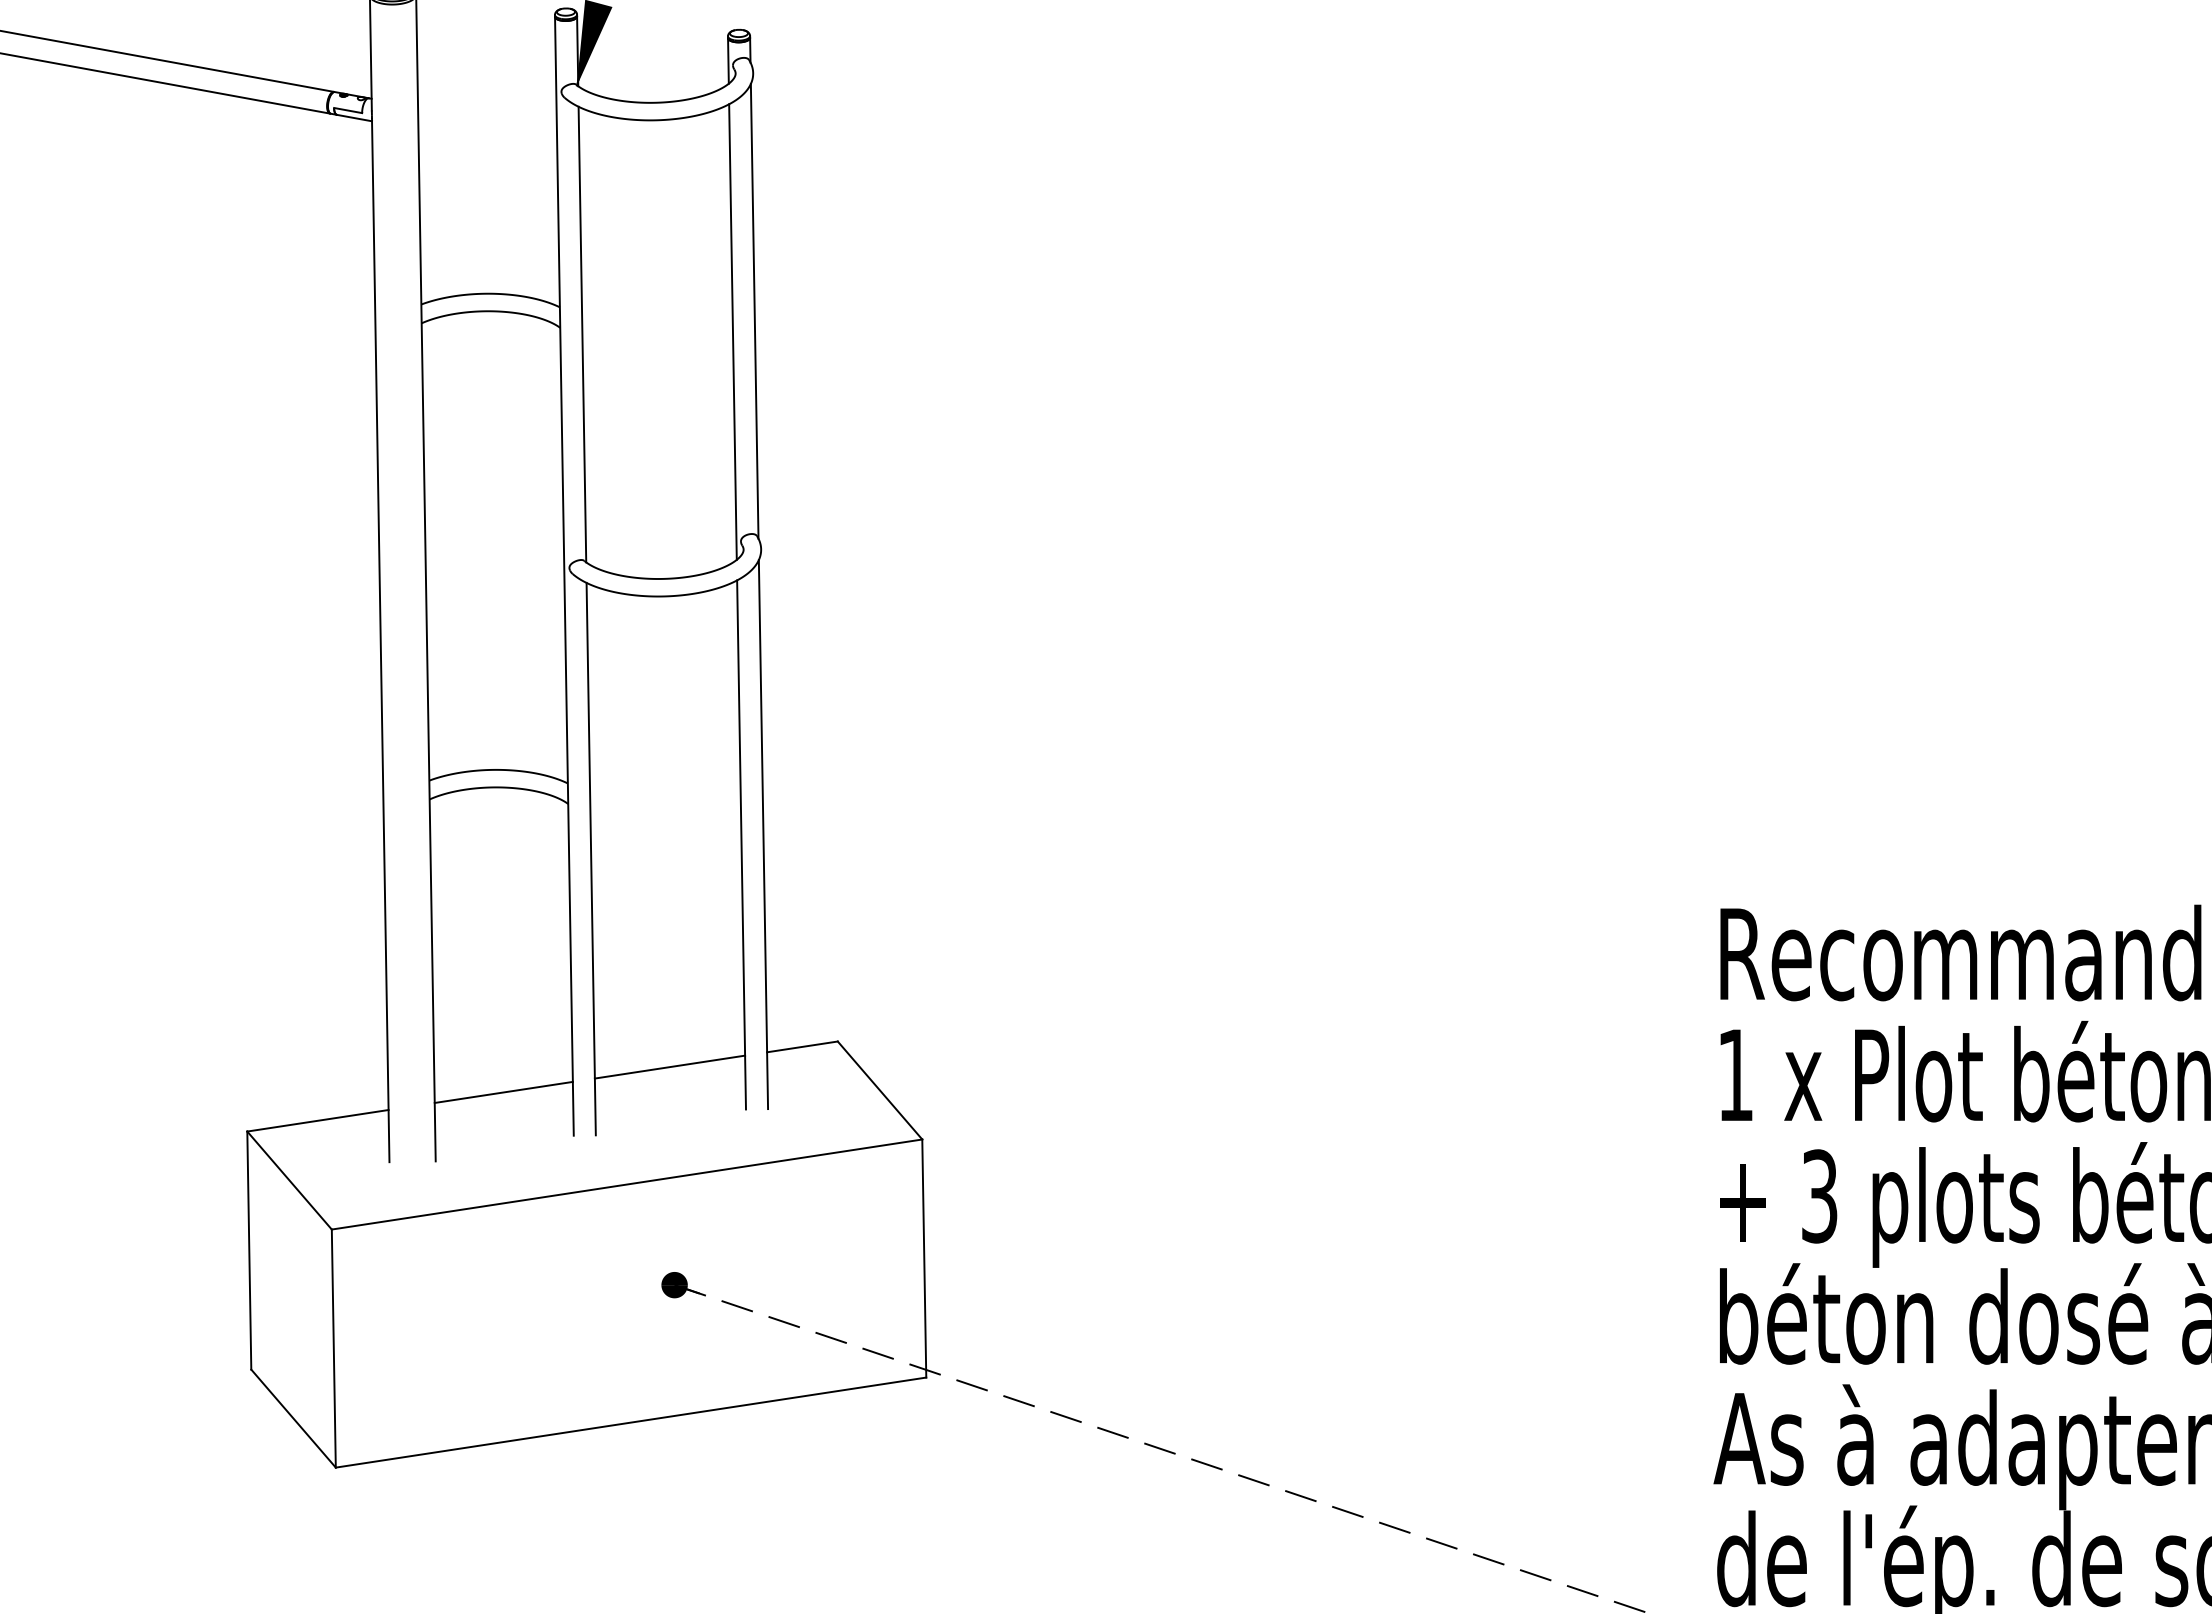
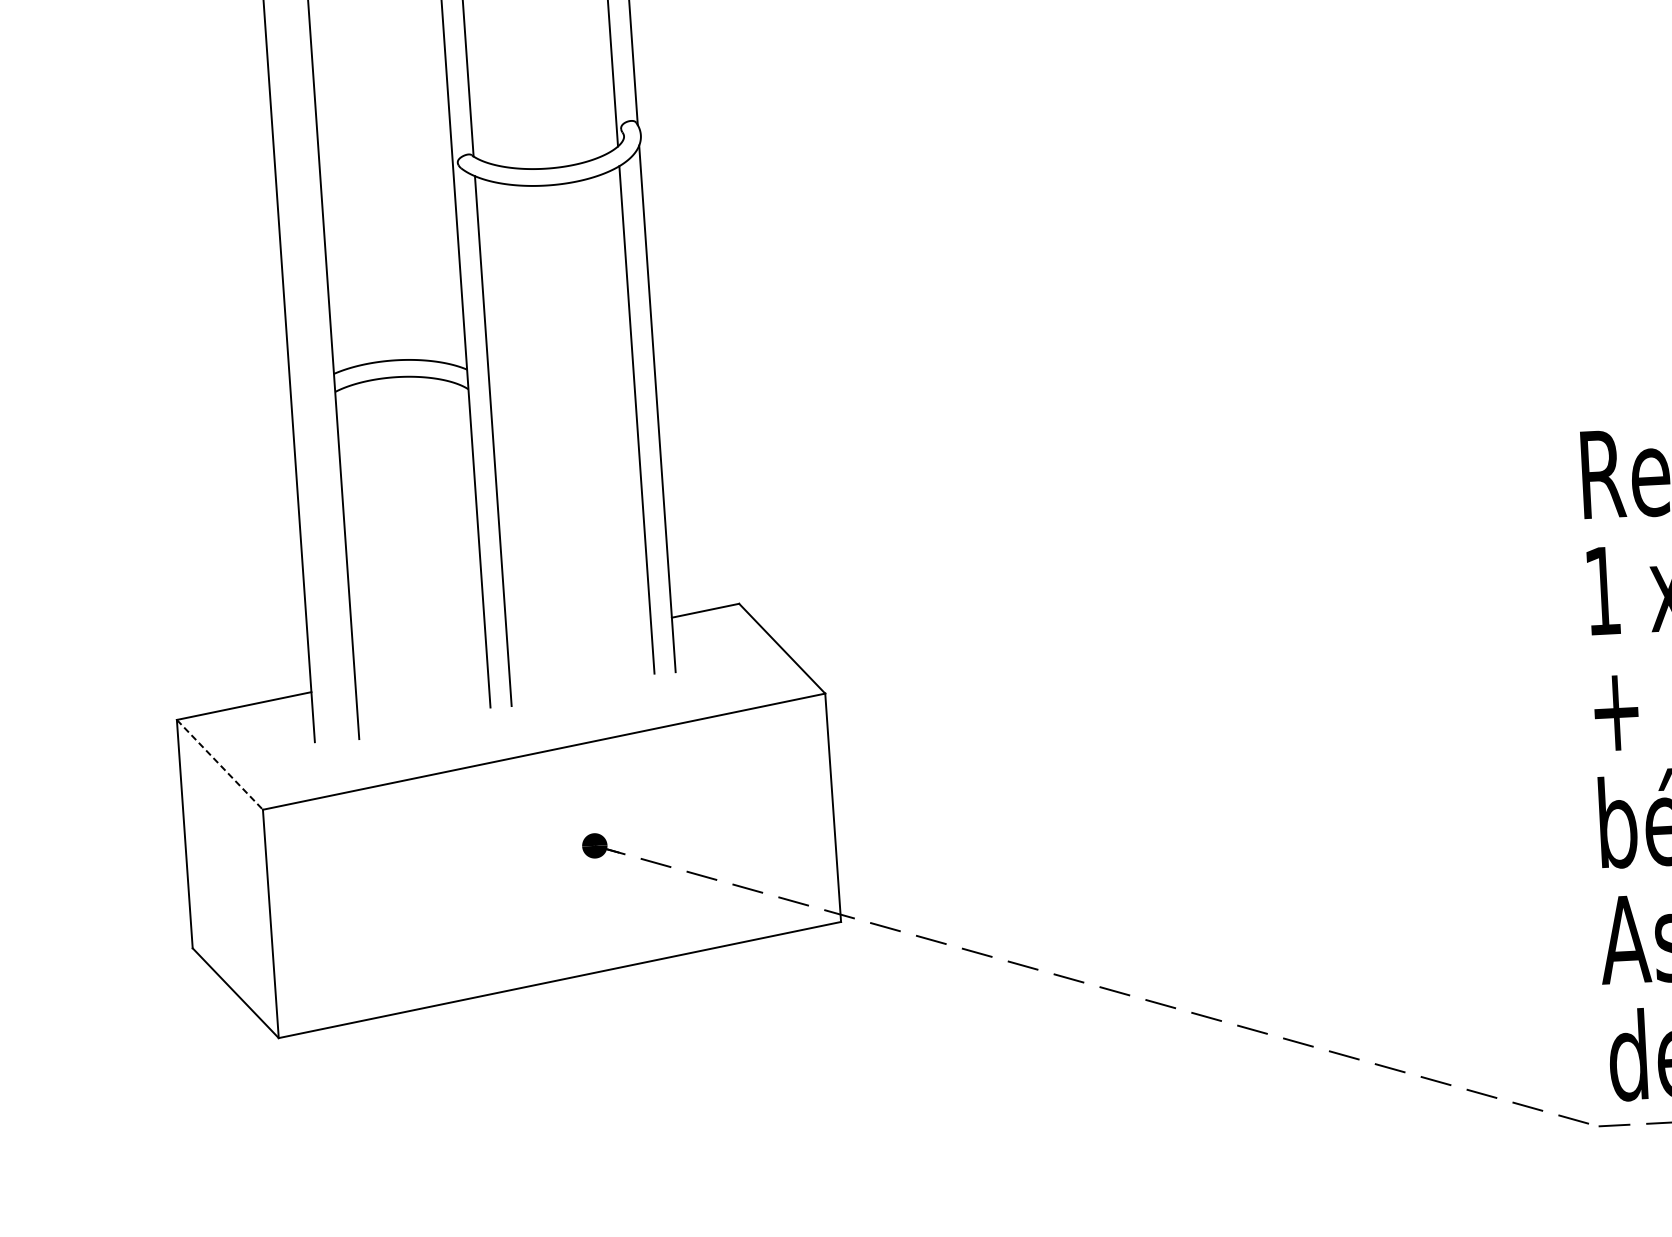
line: (669, 1066) -> (578, 636), removed
line: (503, 1091) -> (420, 668), removed
line: (289, 1180) -> (219, 764), solid -> dashed

